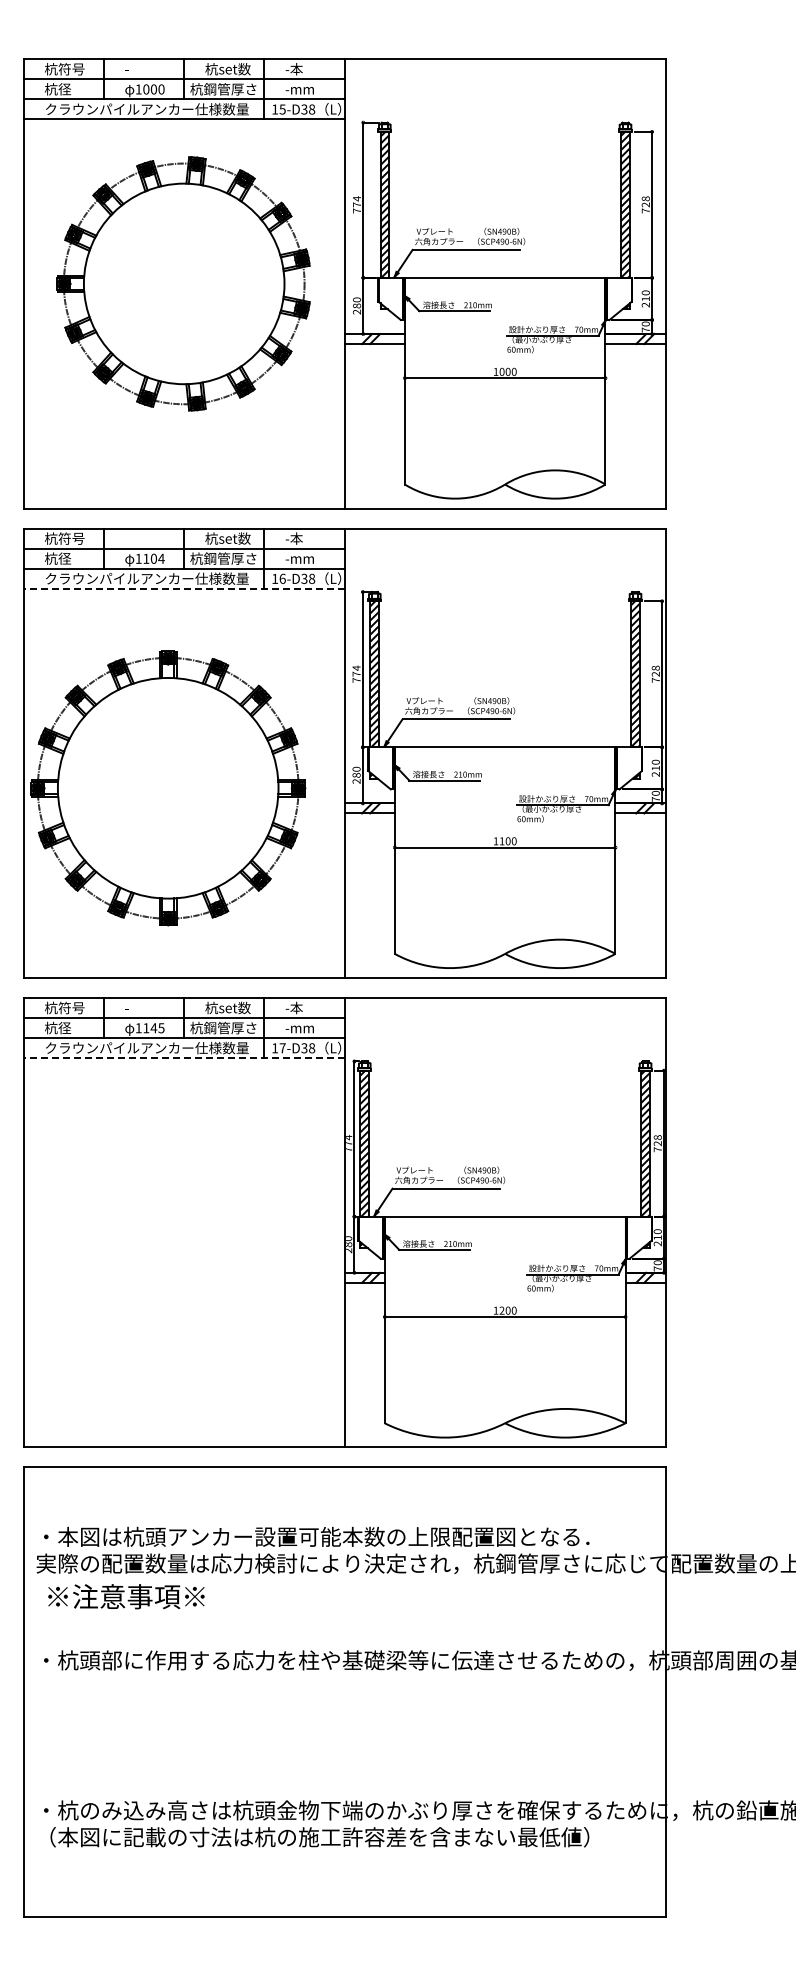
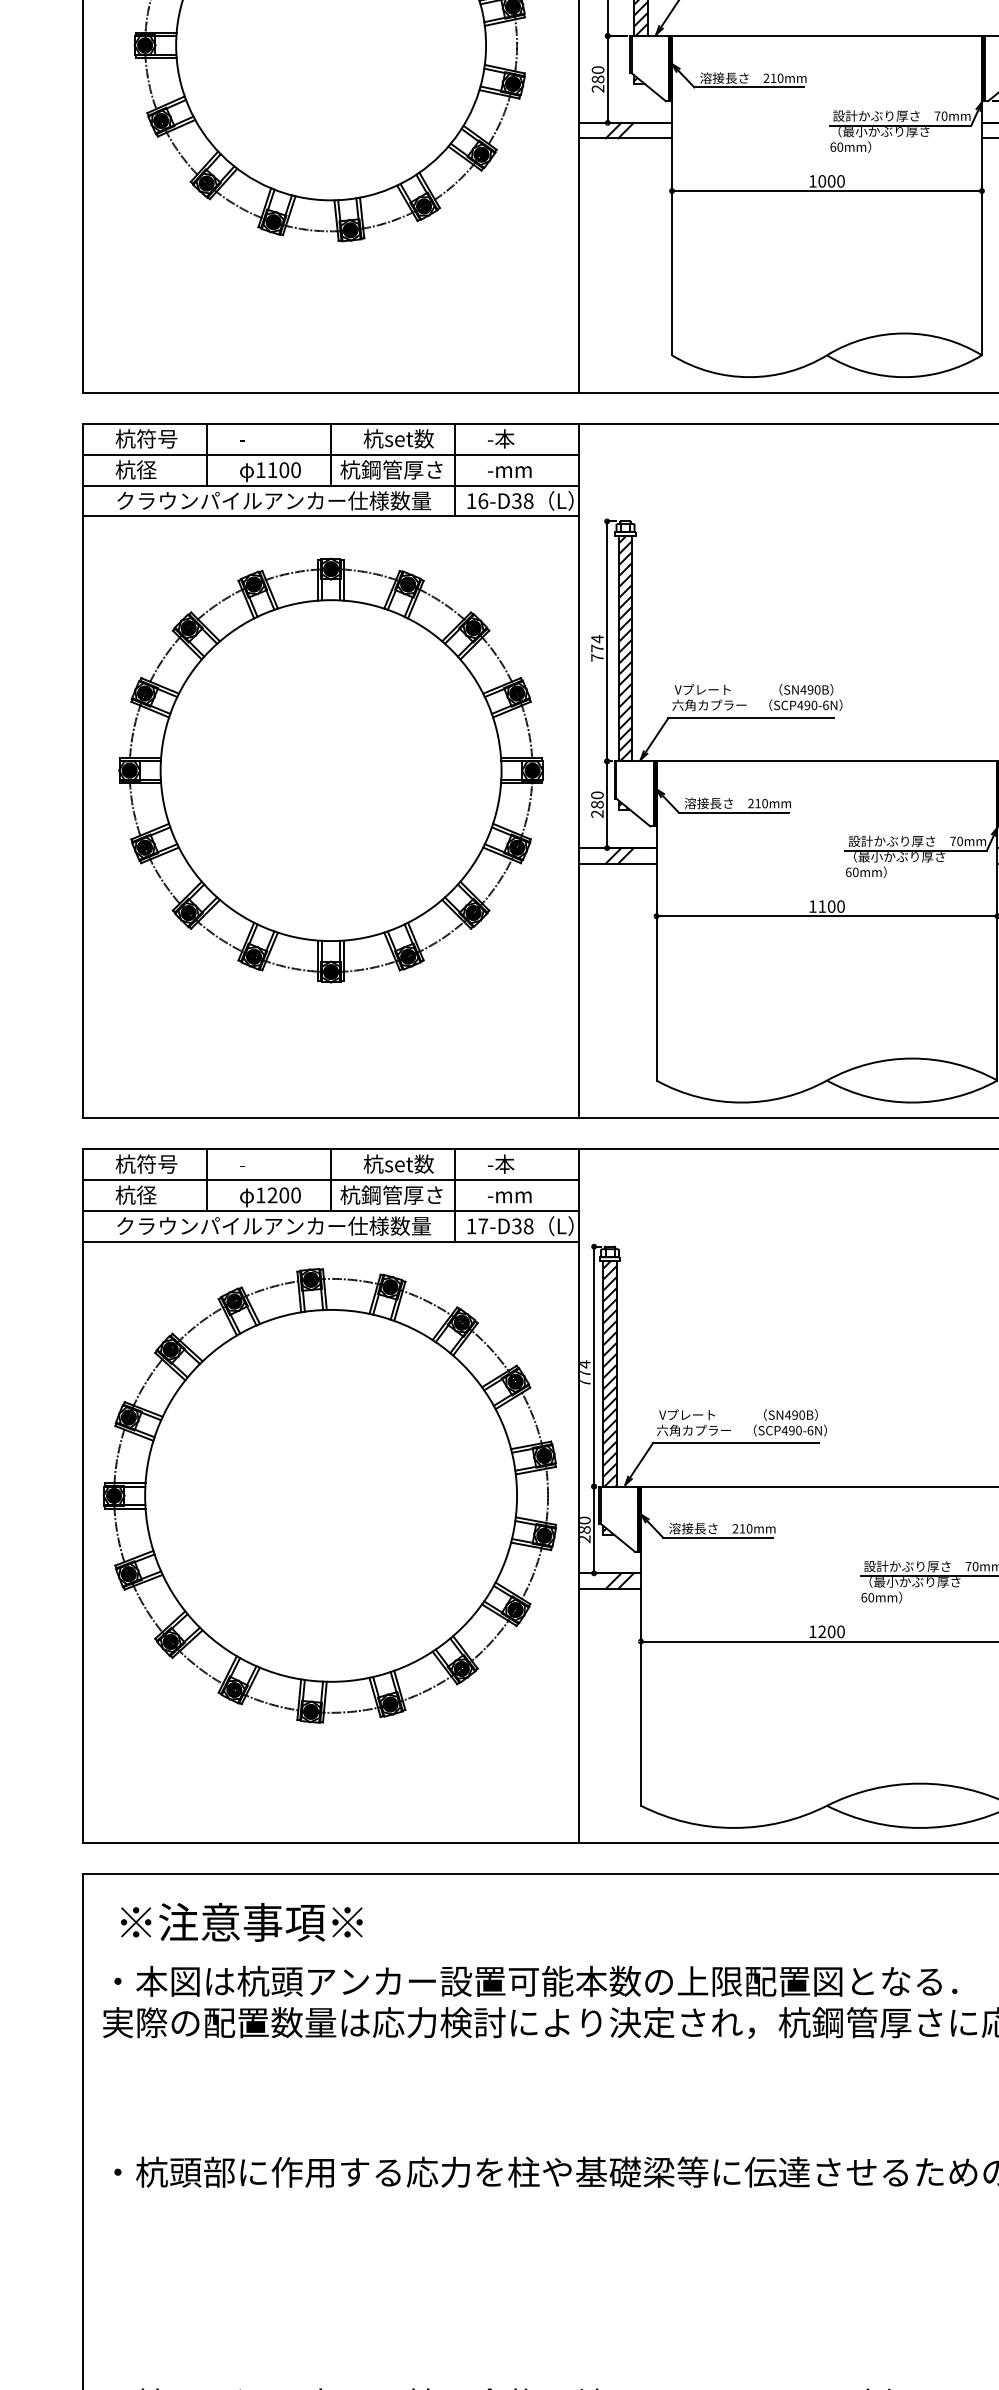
text: (161, 558) -> (295, 469), 1104 -> 1100
line: (183, 588) -> (329, 515), dashed -> solid
part: (168, 788) -> (331, 770), moved
text: (153, 1028) -> (283, 1195), 1145 -> 1200
line: (183, 1058) -> (329, 1242), dashed -> solid
part: (183, 1222) -> (329, 1495), added
text: (126, 1596) -> (241, 1922), moved

